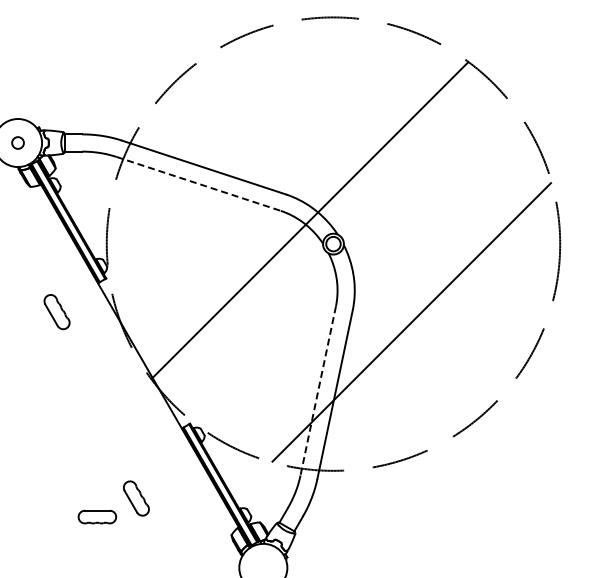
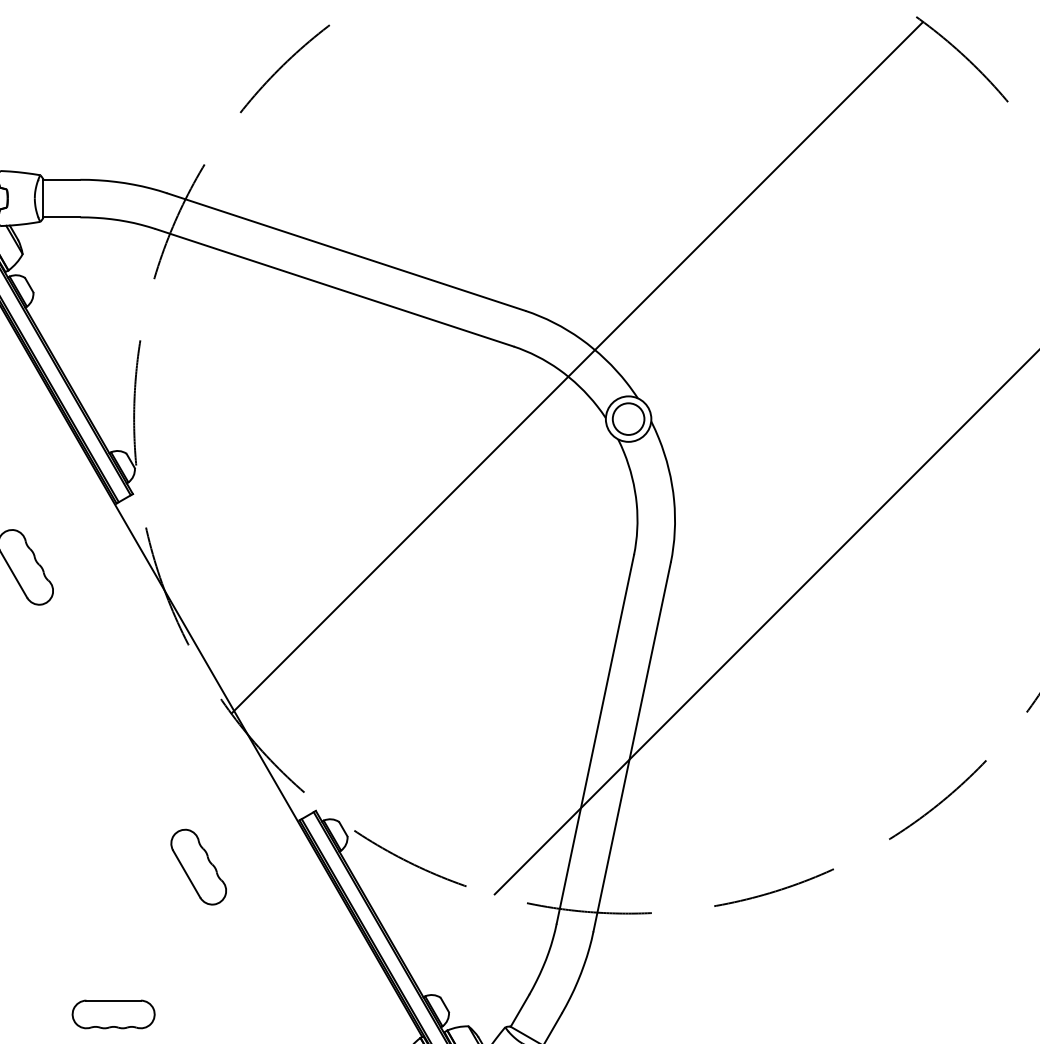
line: (199, 184) -> (336, 289), dashed -> solid
line: (318, 391) -> (595, 740), dashed -> solid
part: (136, 498) -> (198, 867), moved

